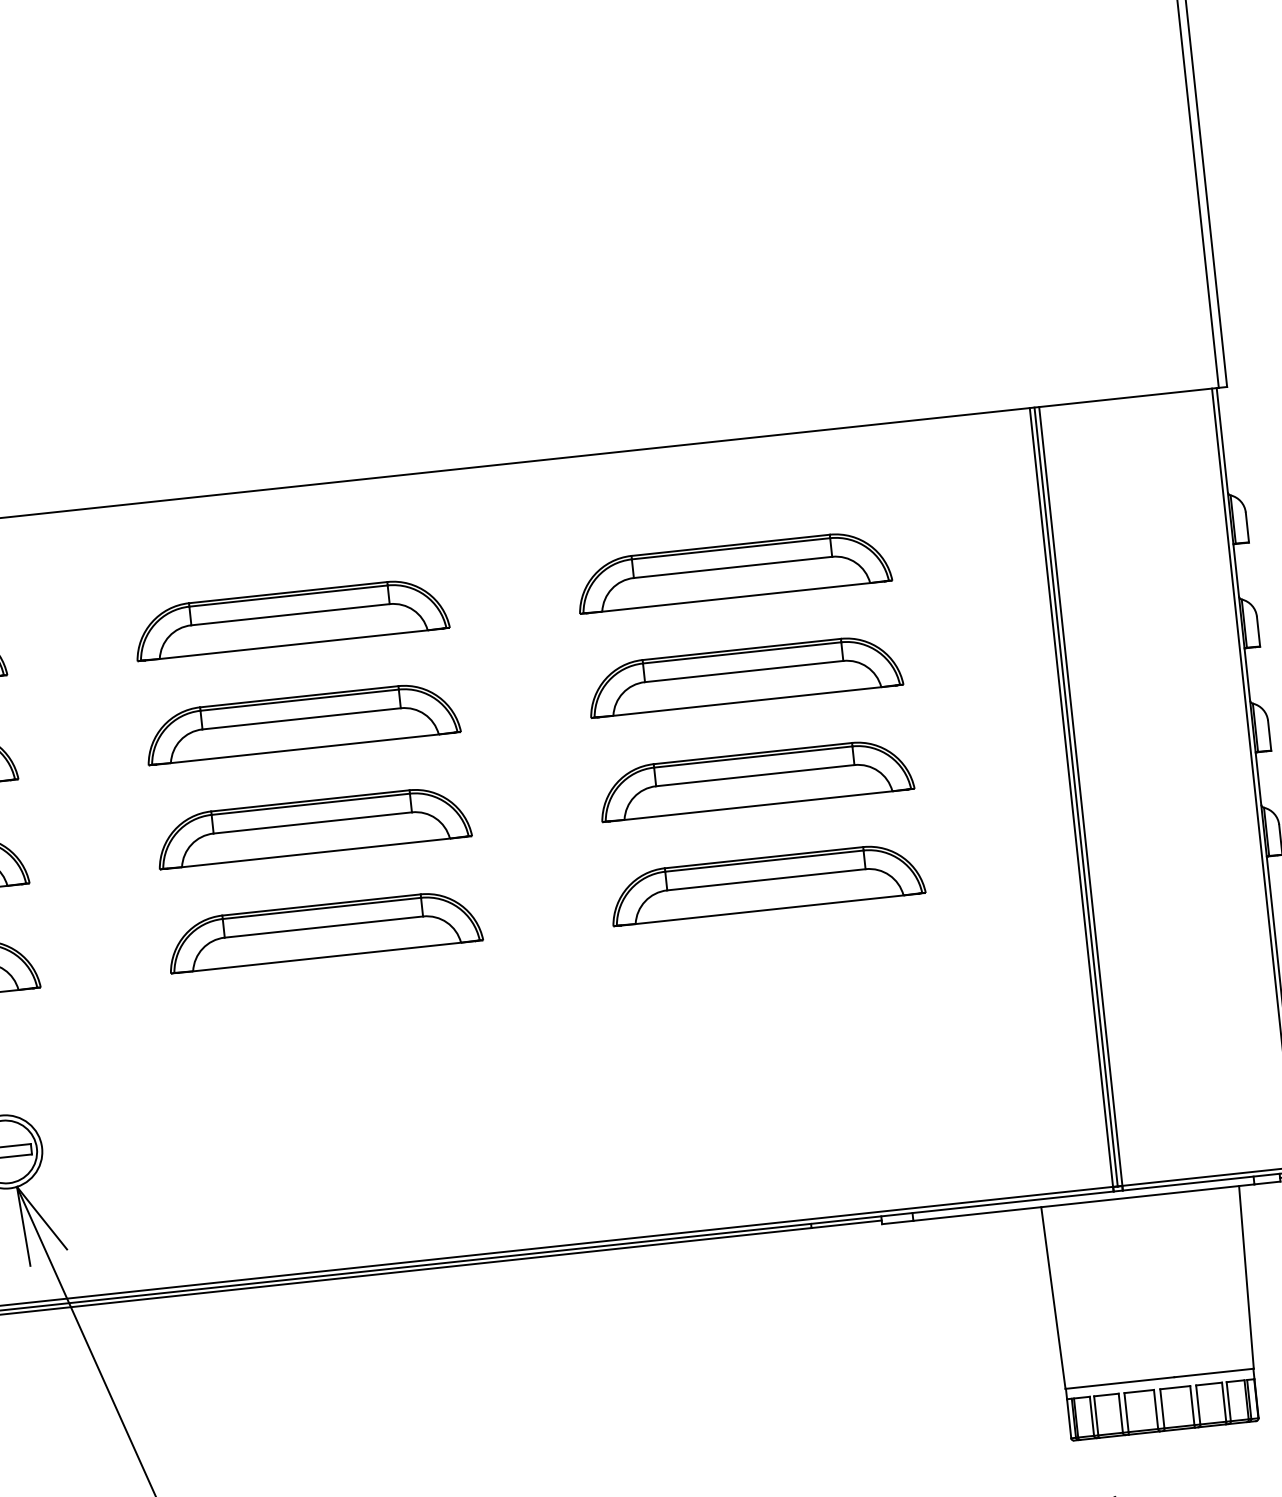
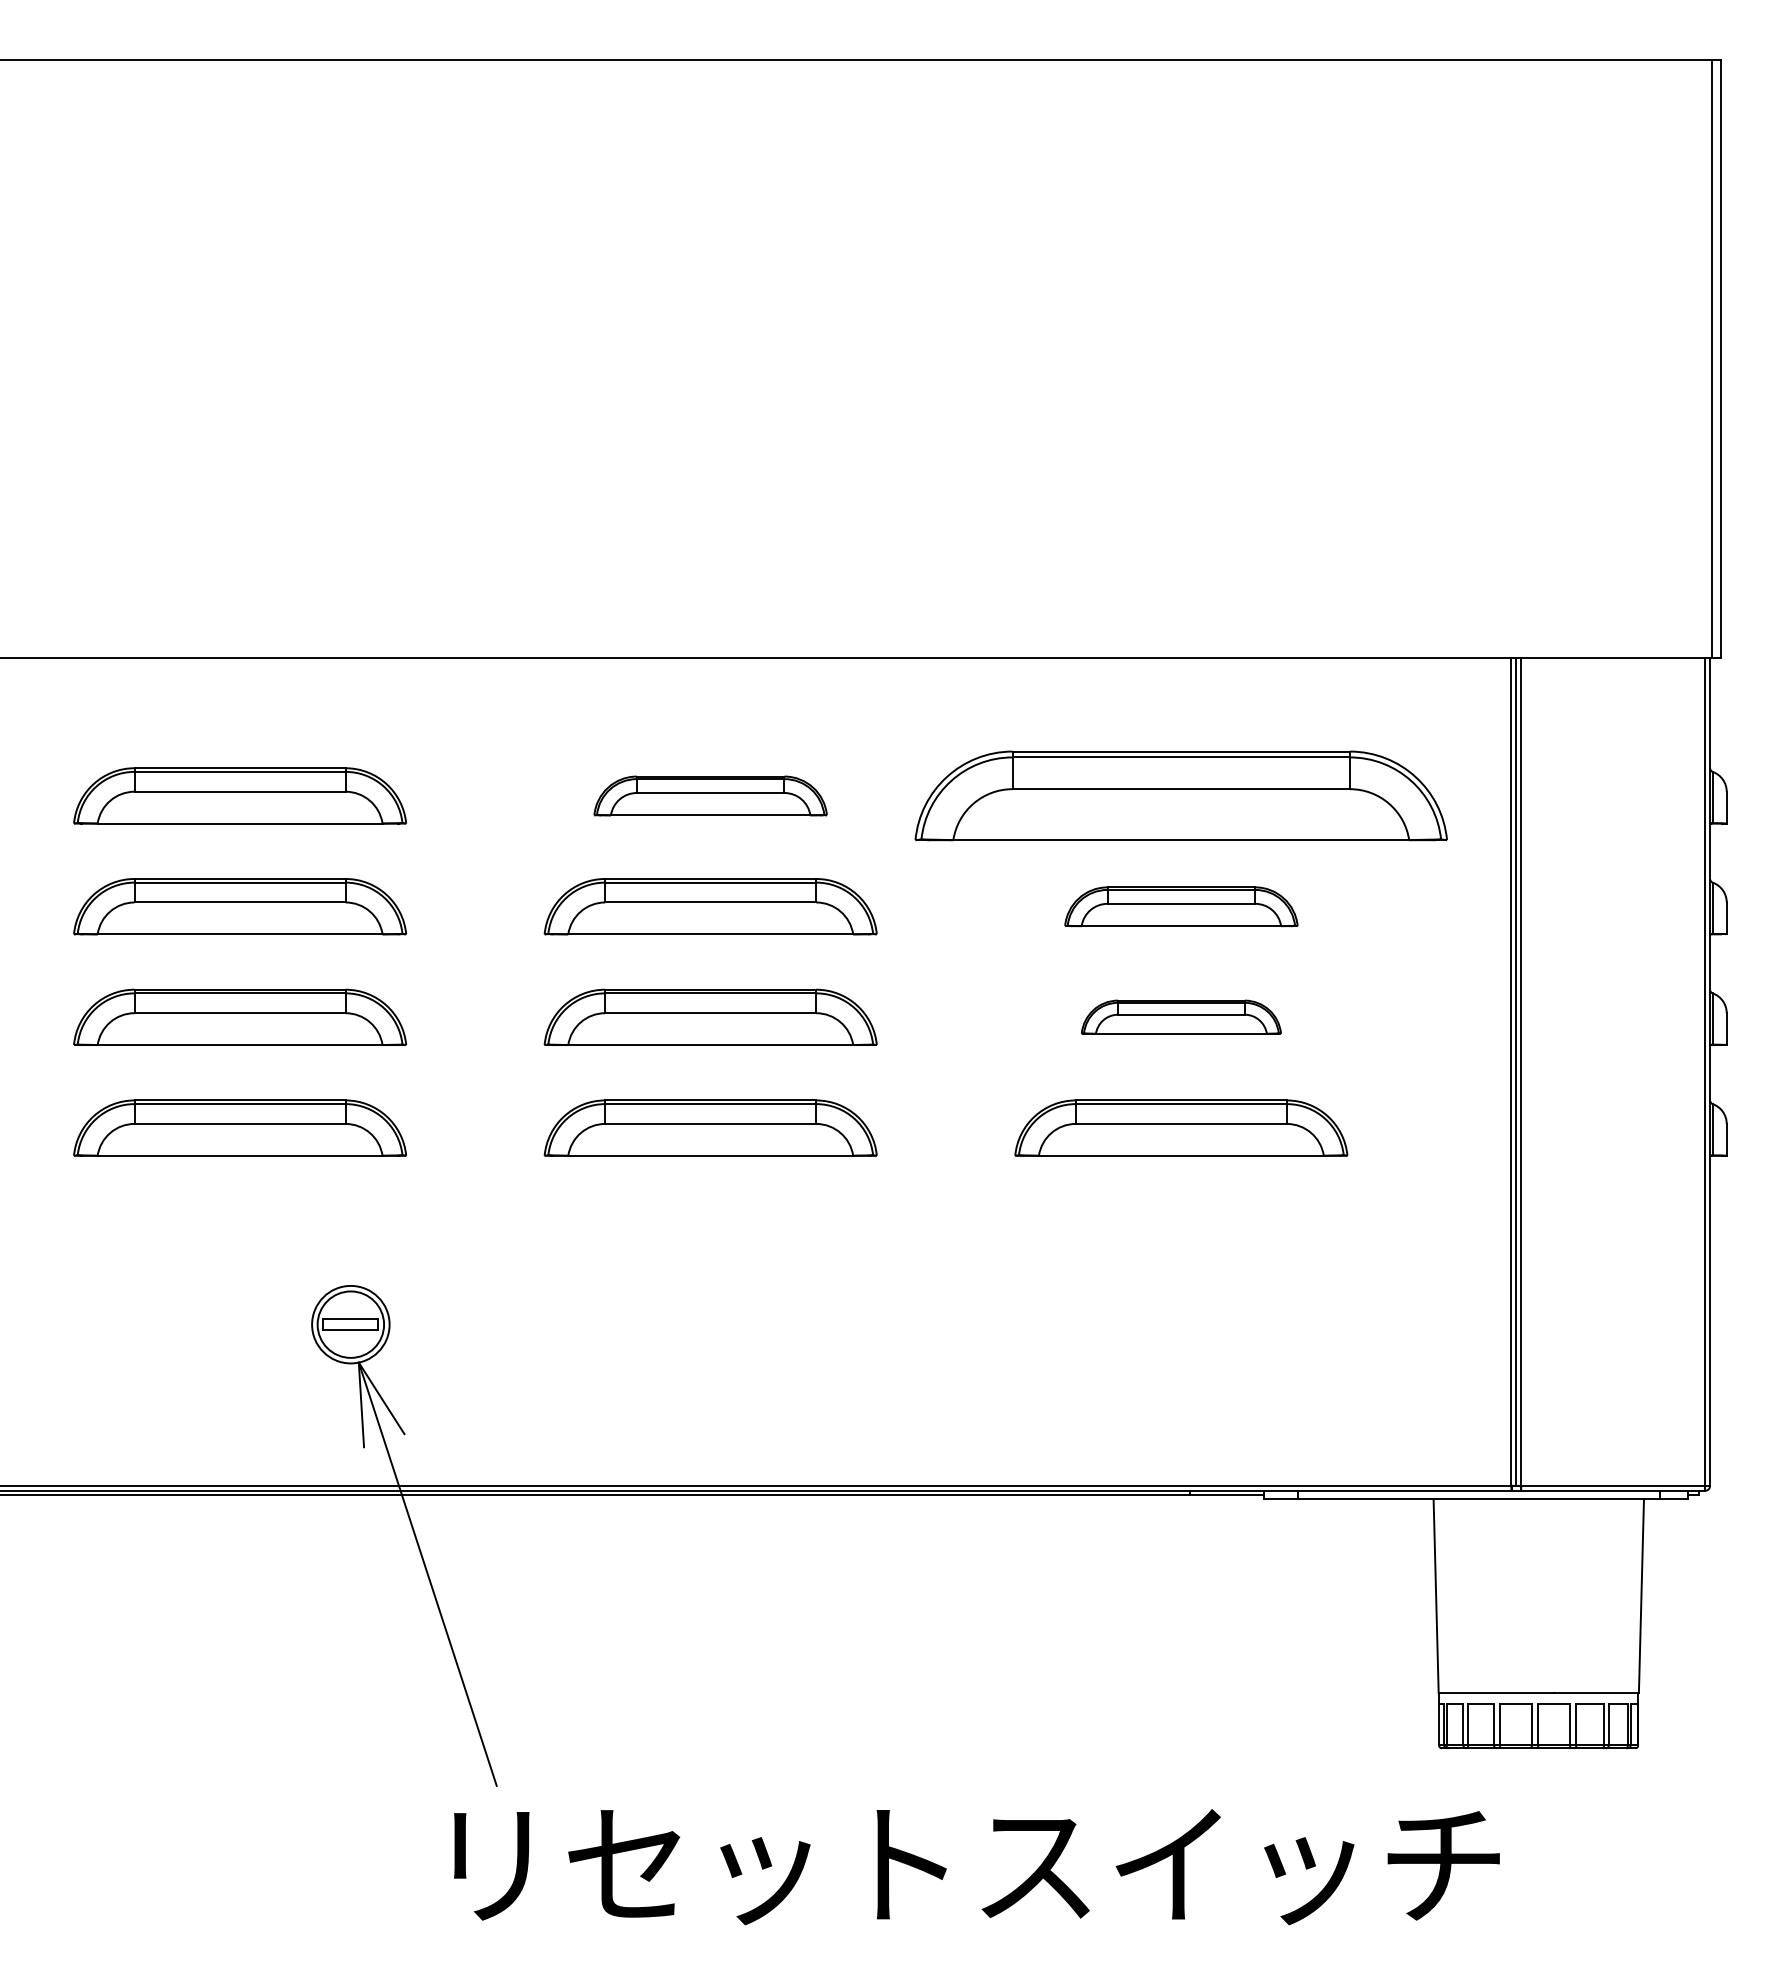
part: (733, 570) -> (1181, 795), size x1.6
part: (290, 618) -> (710, 795), size x0.7
part: (744, 675) -> (1181, 906), size x0.7
part: (755, 778) -> (1181, 1016), size x0.6

